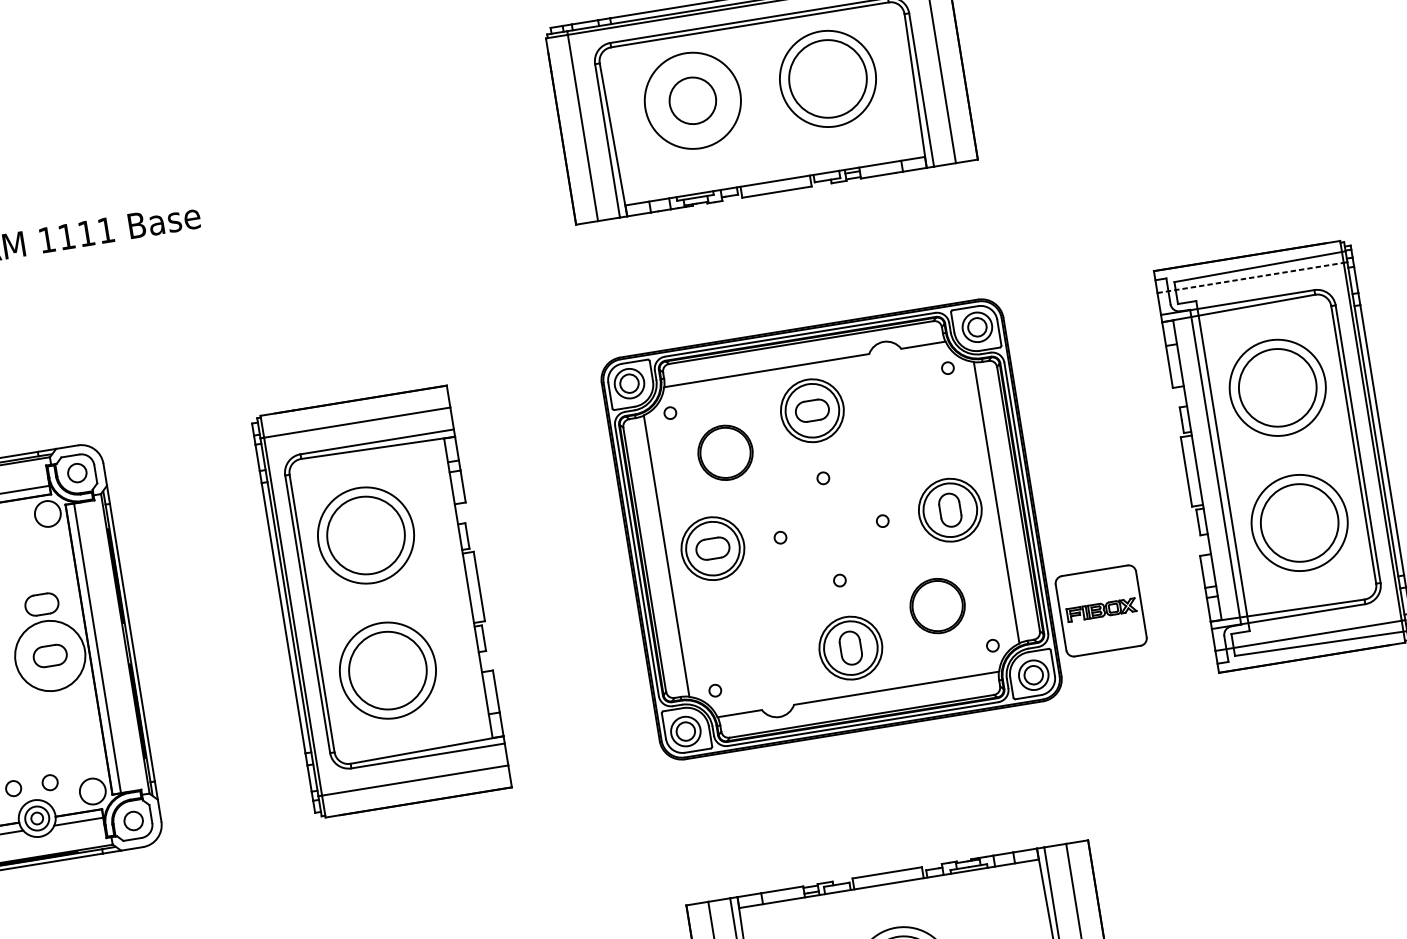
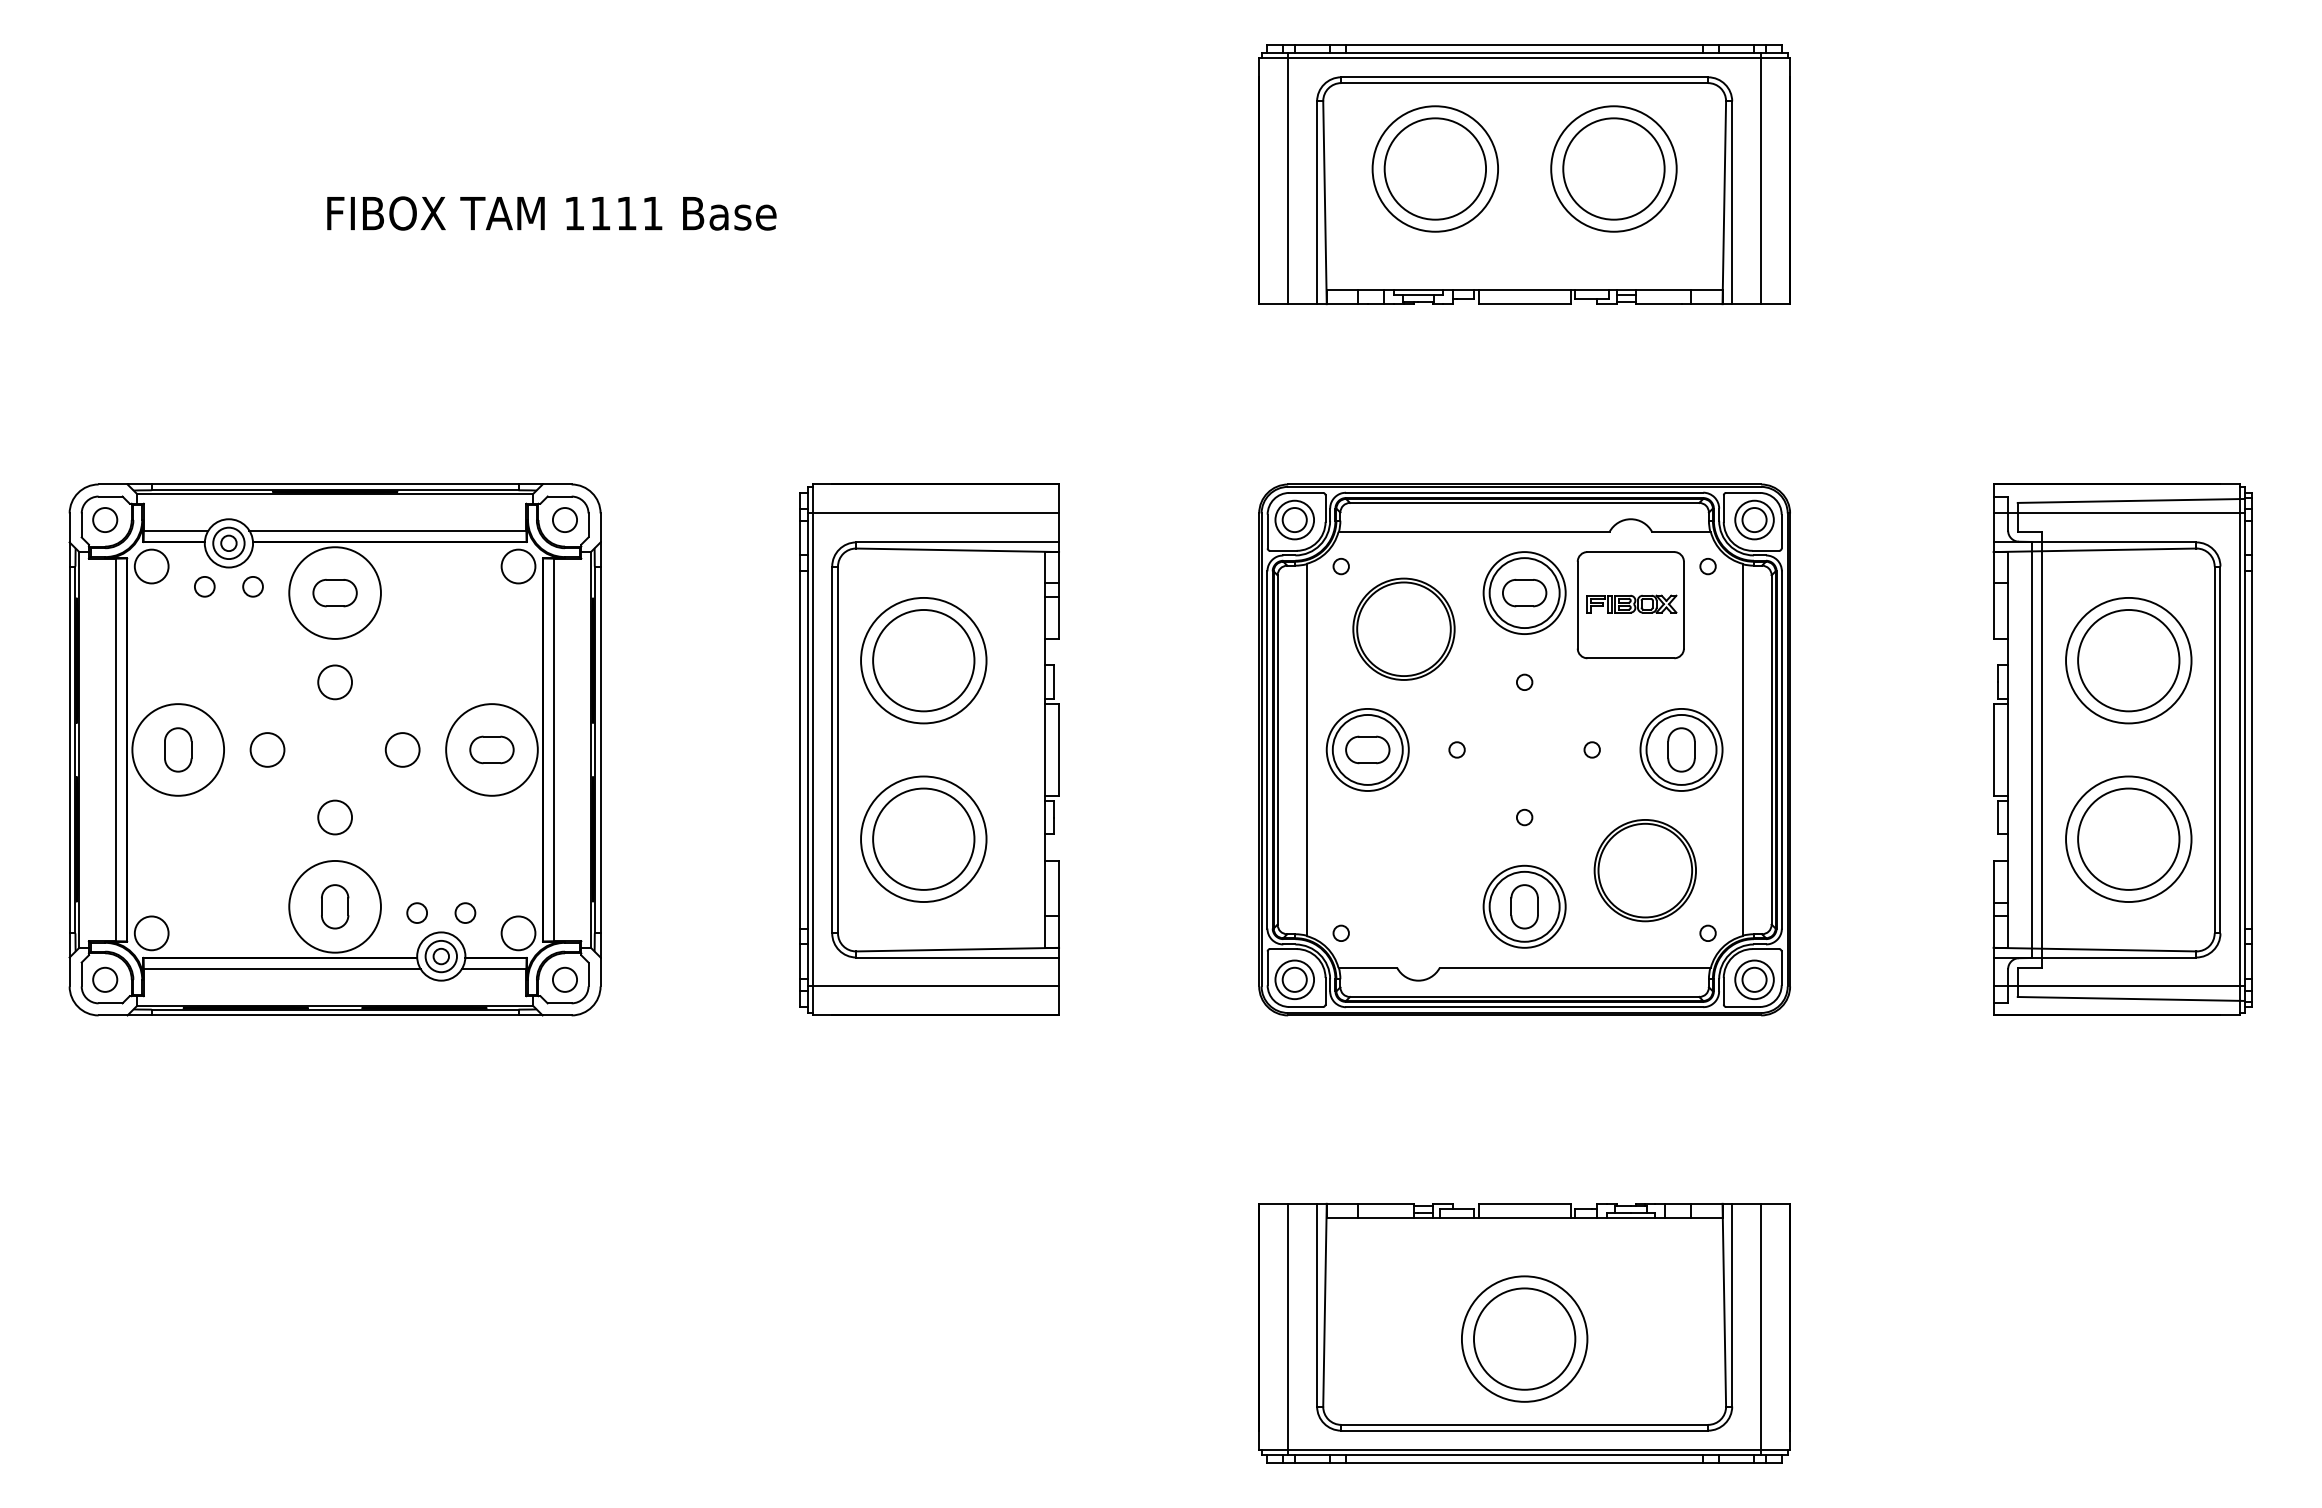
circle: (692, 100) -> (1435, 168), size x1.67
line: (1251, 277) -> (2117, 513), dashed -> solid
part: (725, 452) -> (1403, 628), size x1.43
part: (41, 604) -> (491, 681), removed
part: (937, 605) -> (1644, 870), size x1.43
part: (1101, 611) -> (1630, 605), moved

